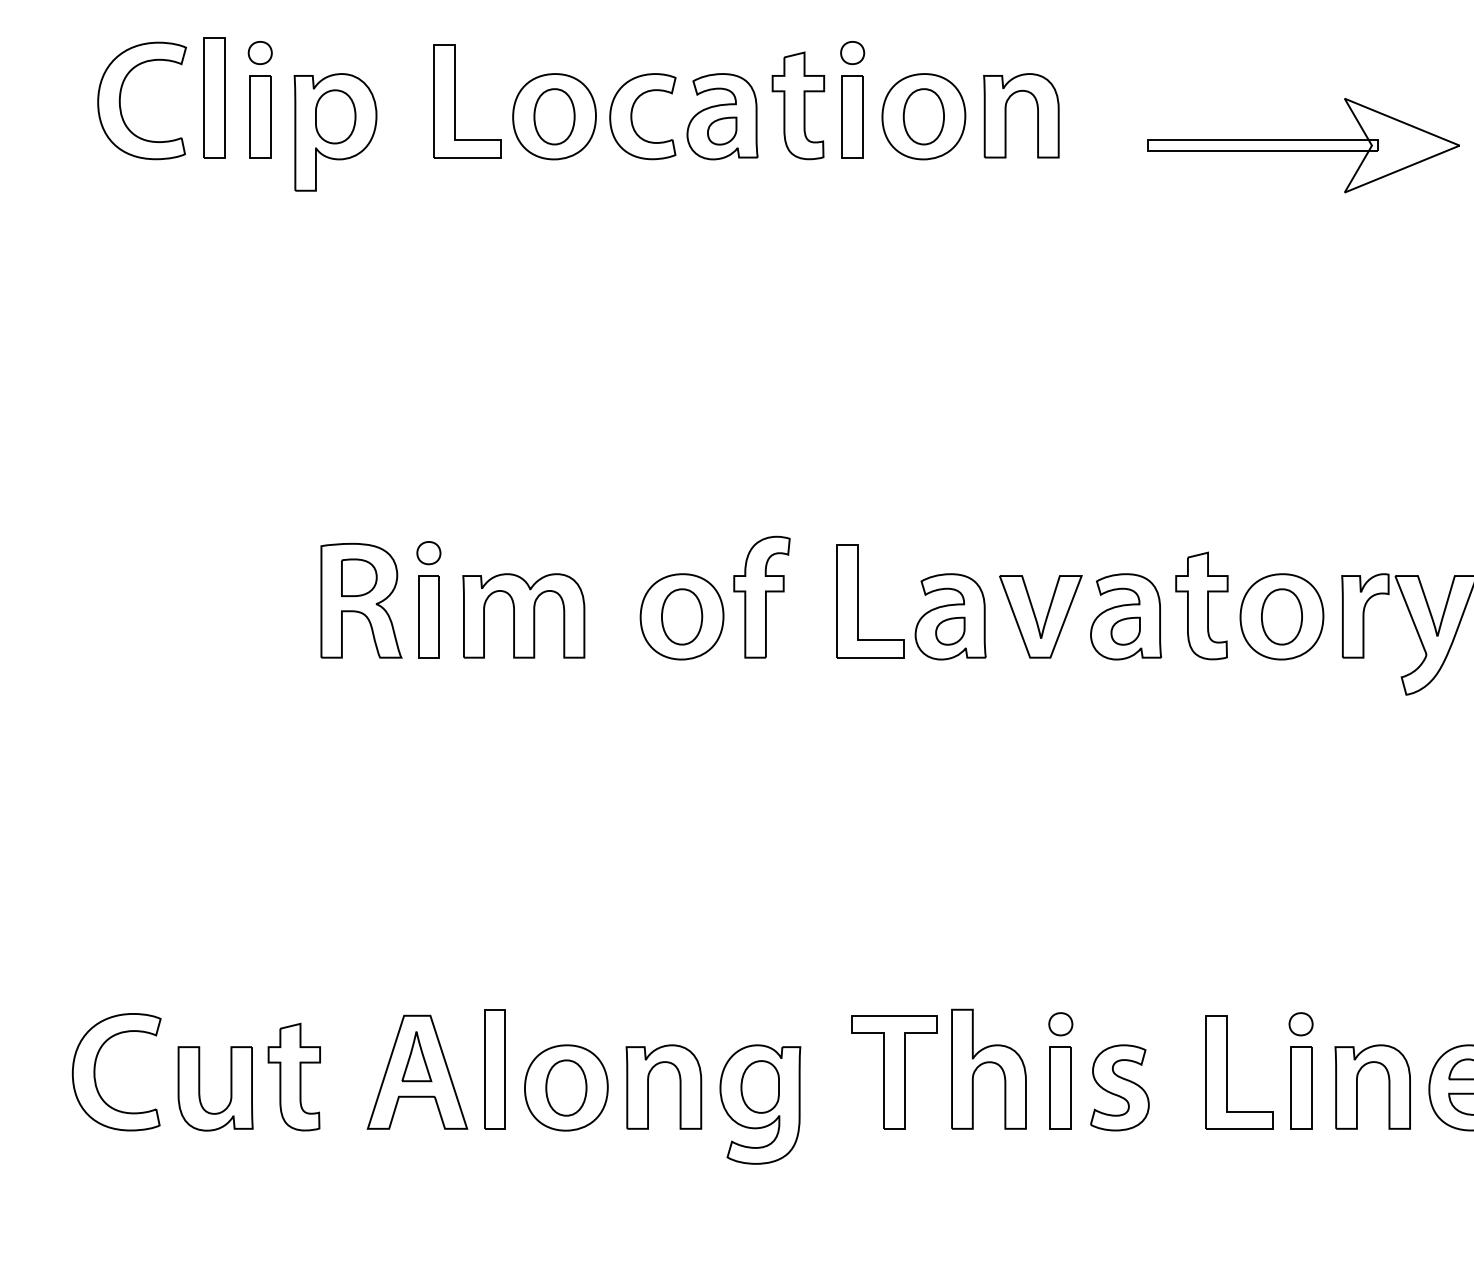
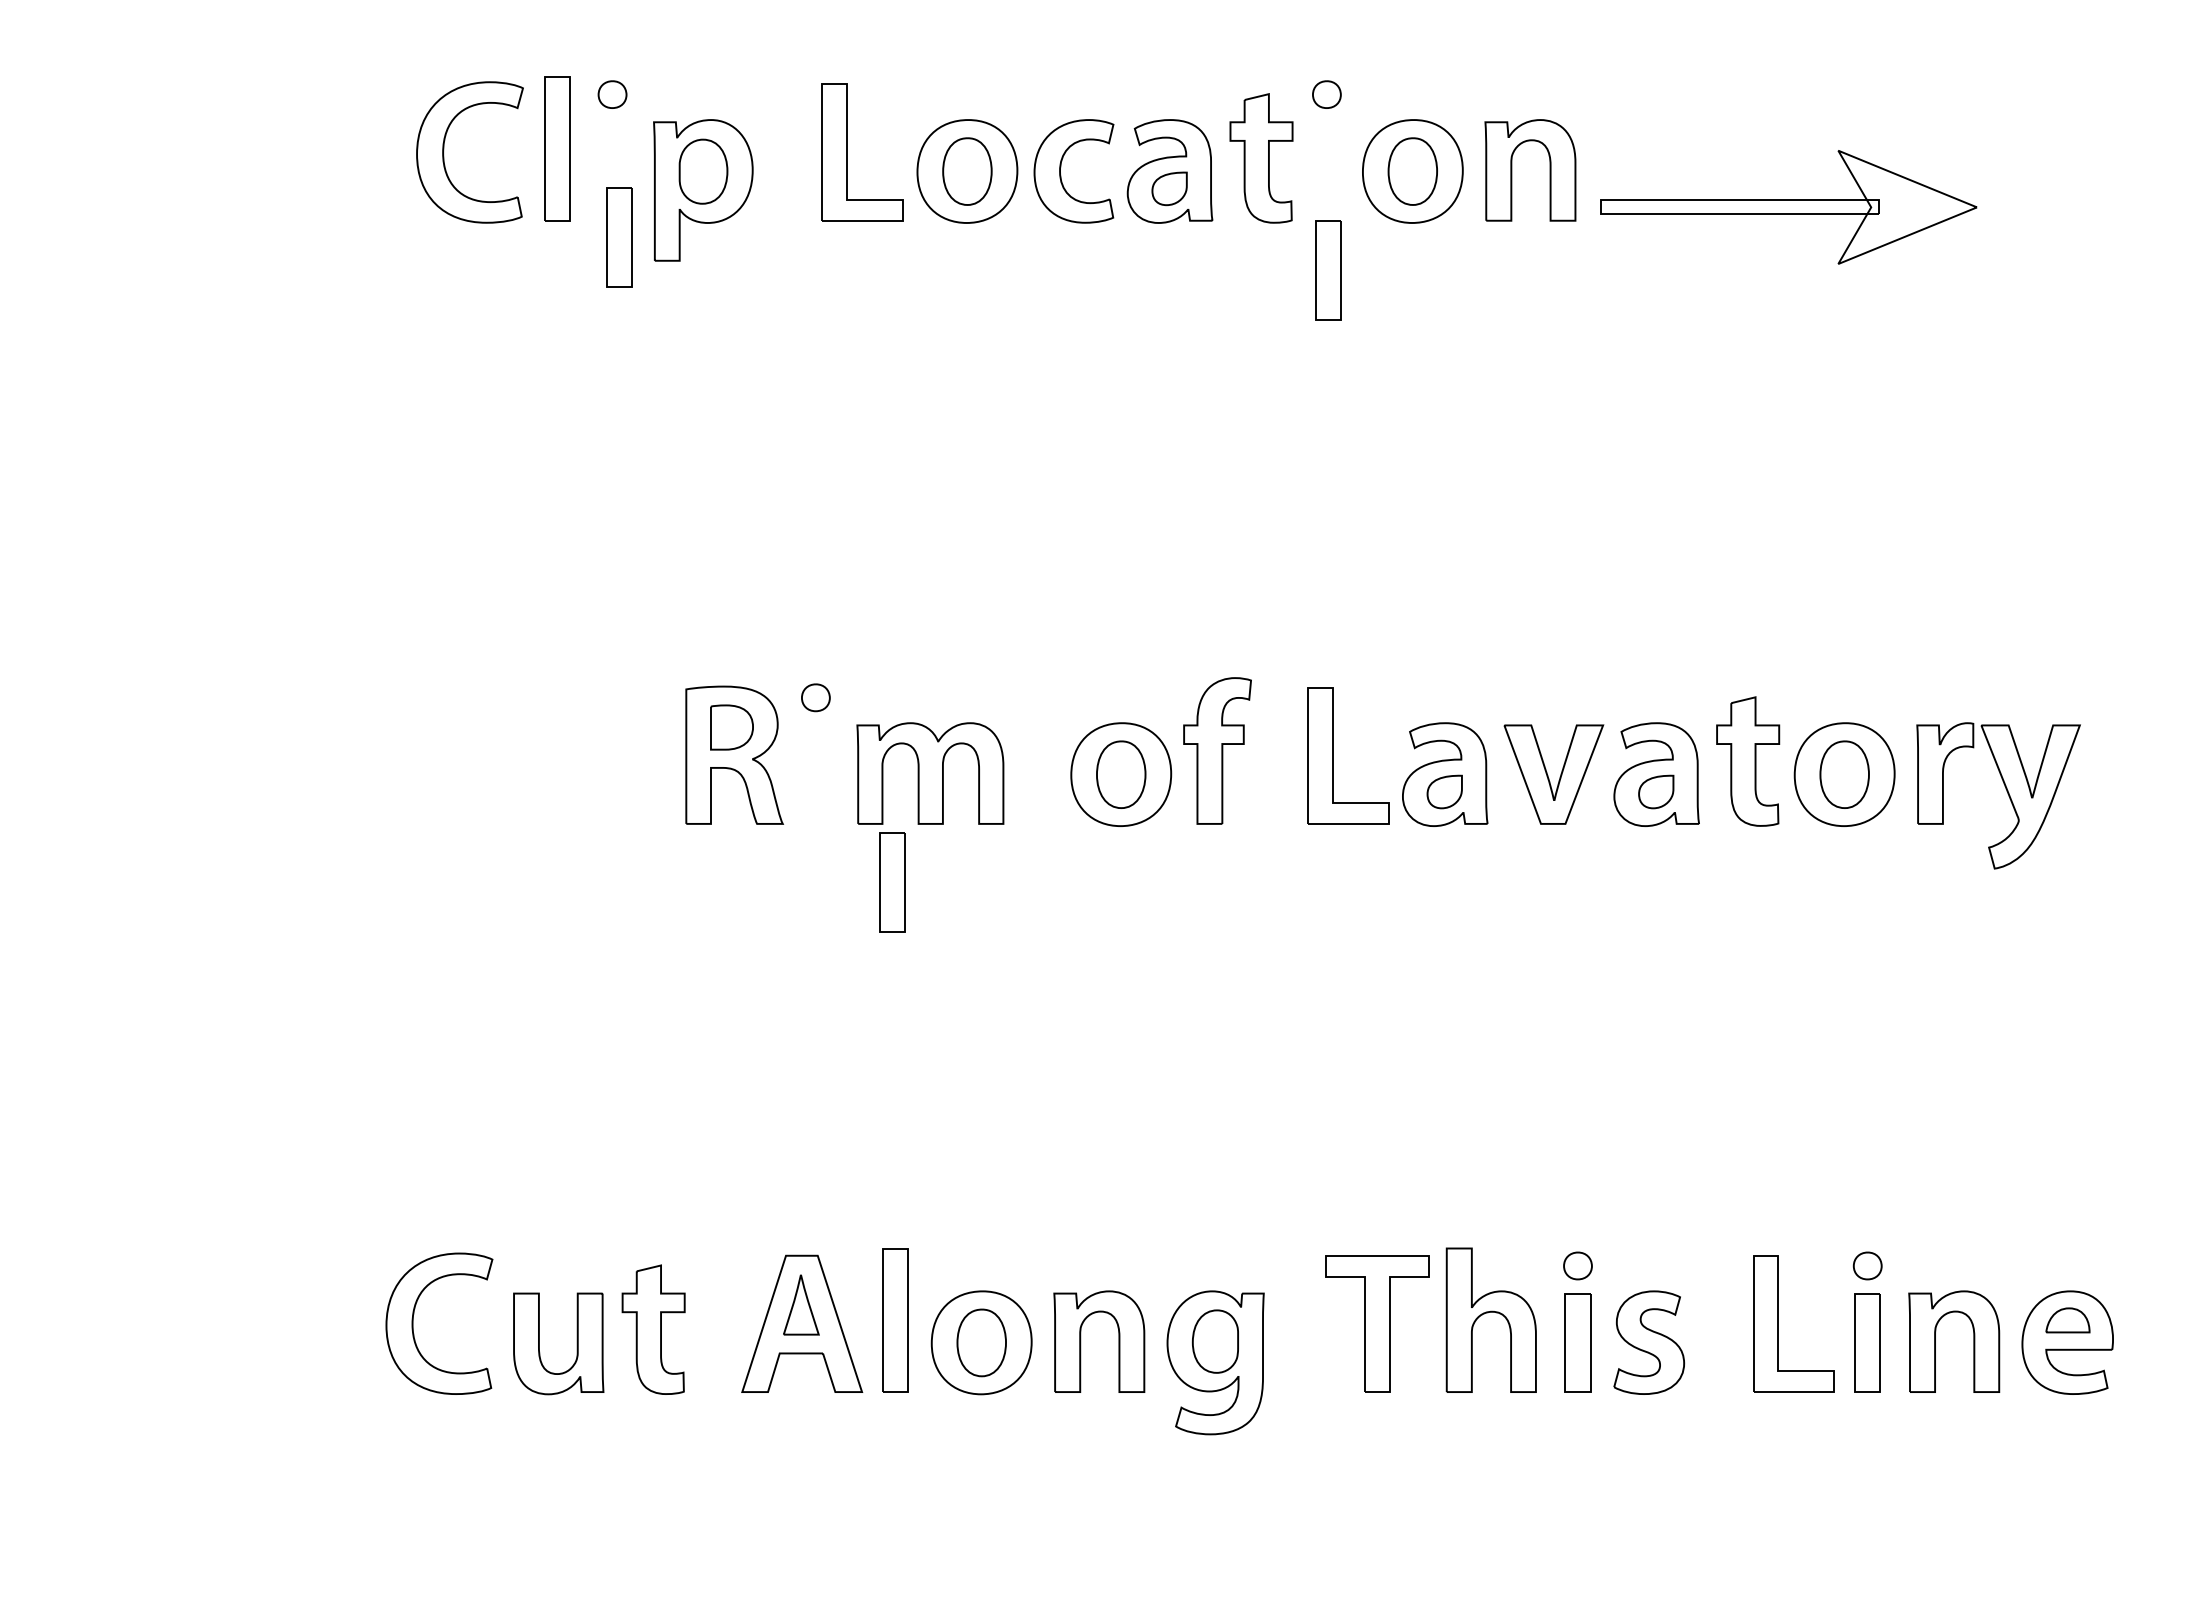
part: (260, 116) -> (619, 237), moved
part: (852, 116) -> (1328, 270), moved
part: (1303, 145) -> (1788, 207), moved
part: (428, 616) -> (892, 882), moved

